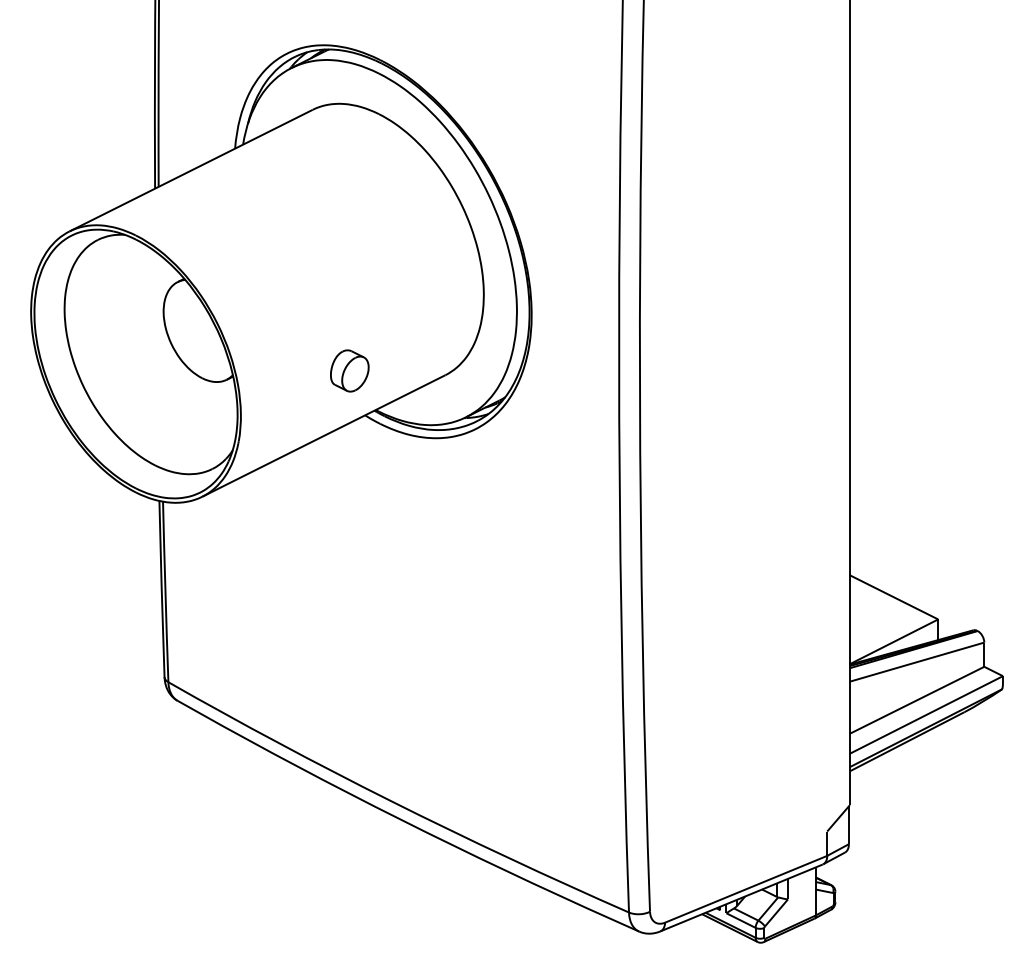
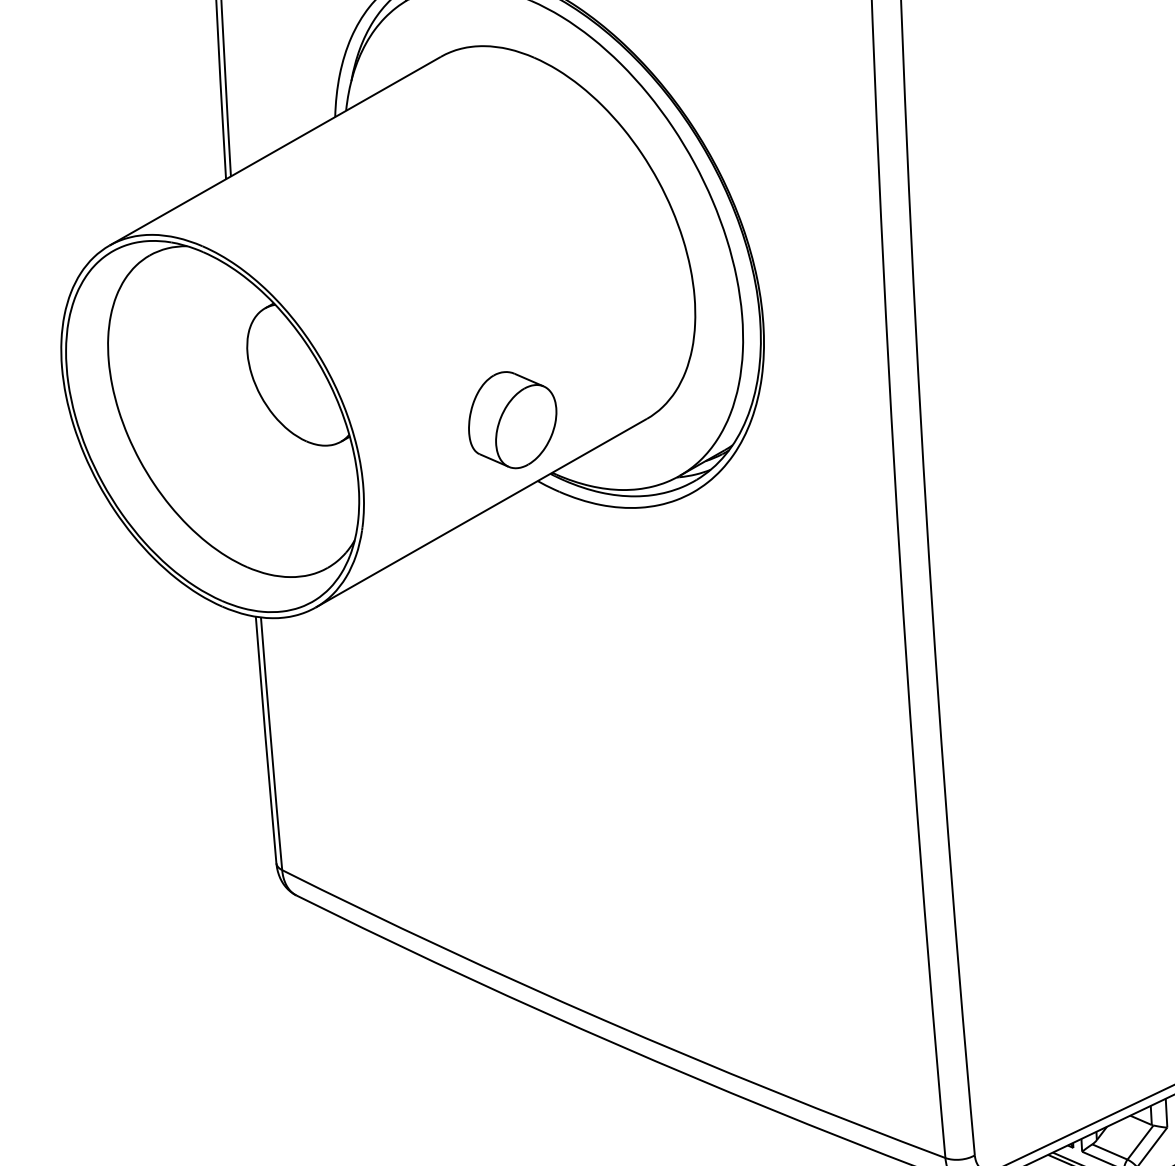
part: (349, 370) -> (512, 419), size x1.67

